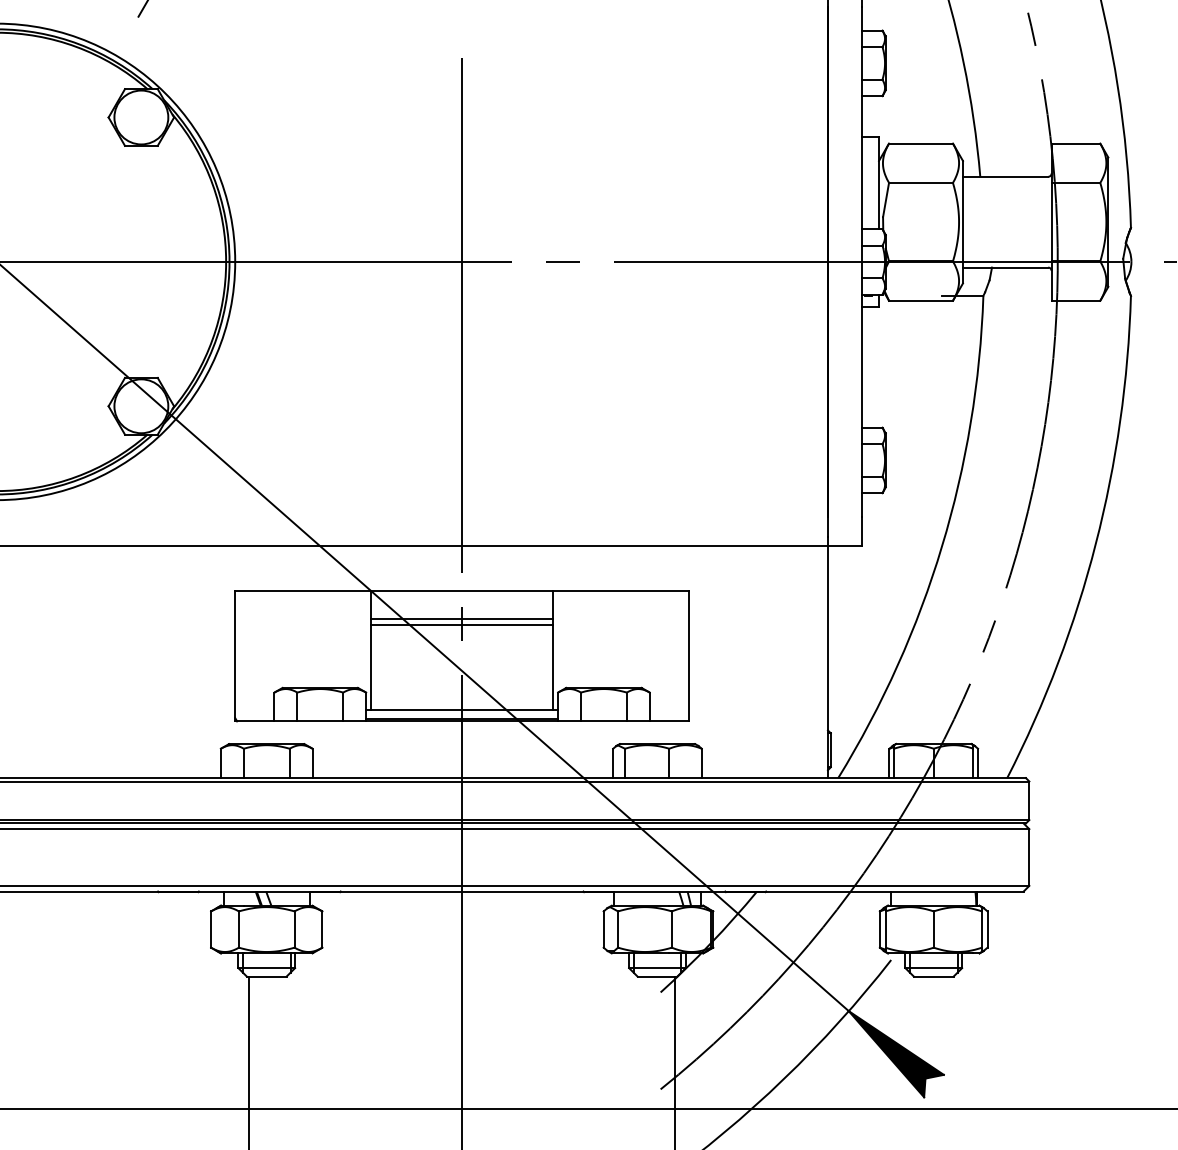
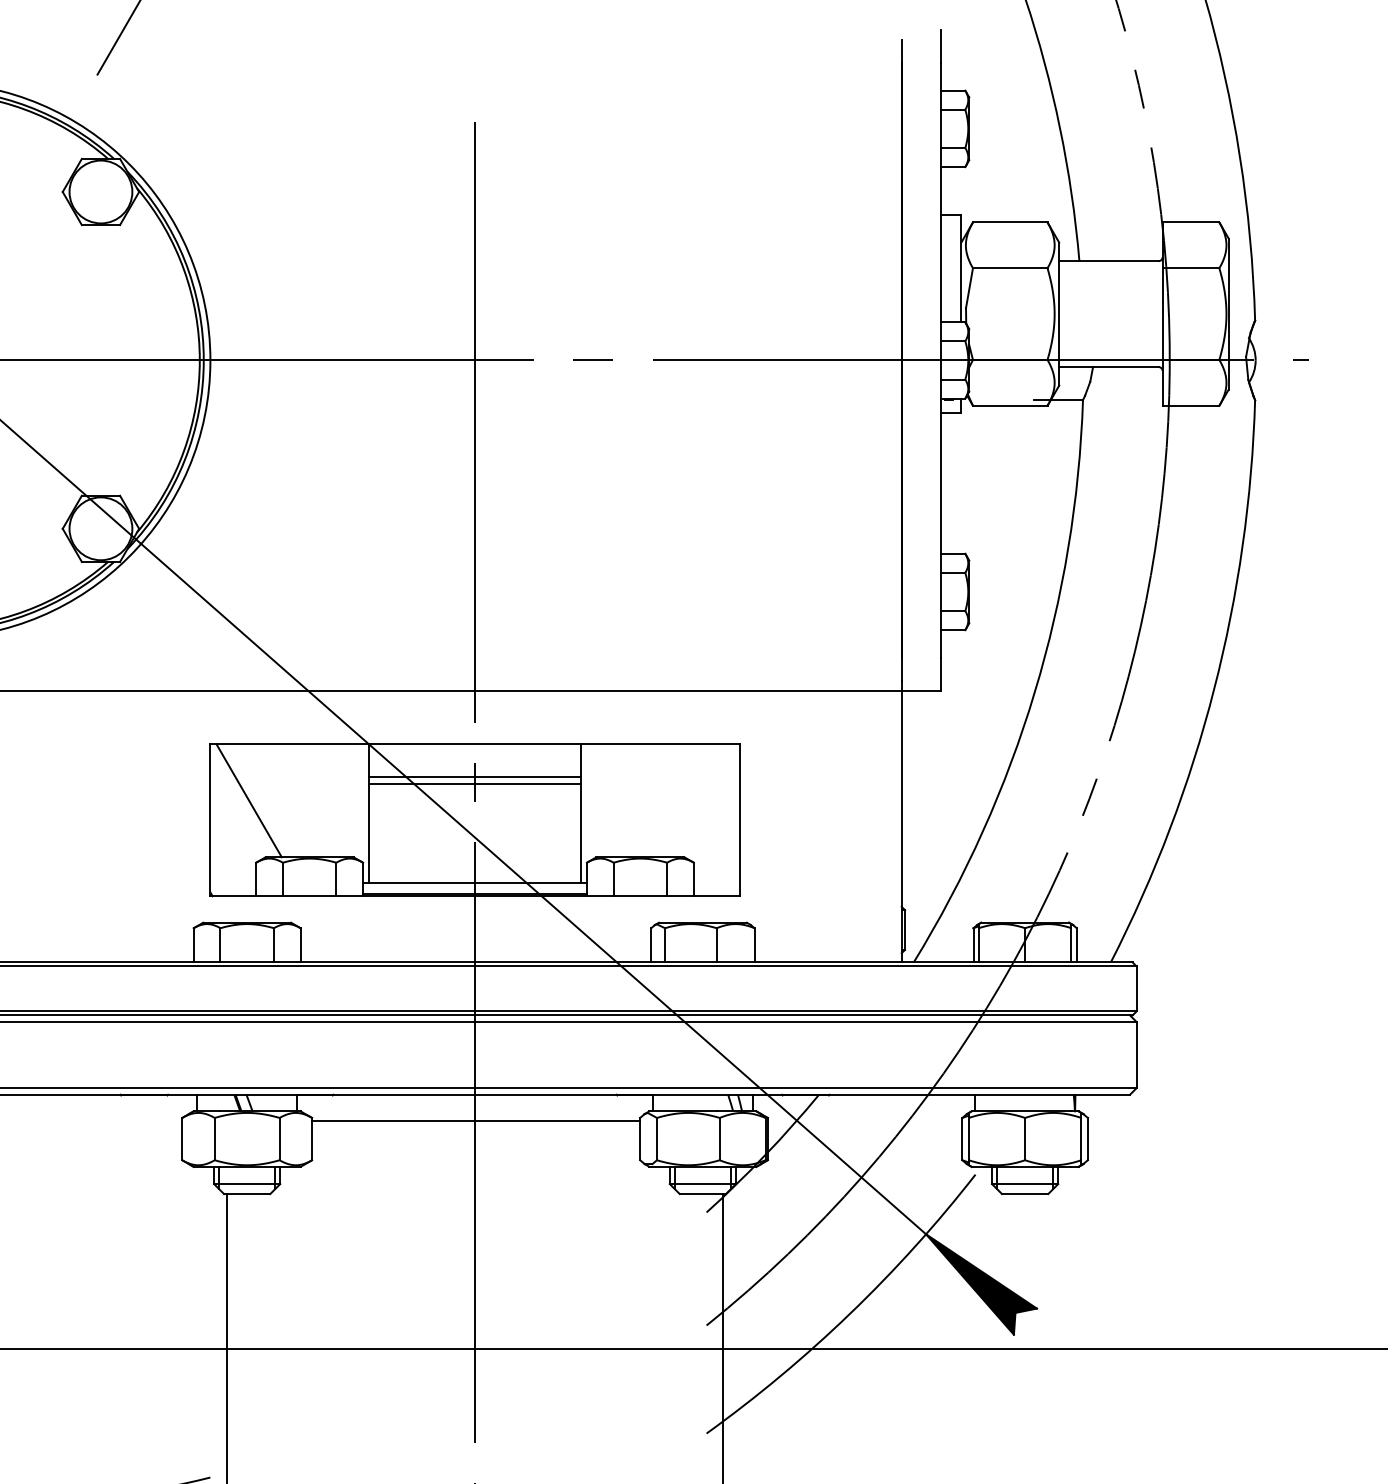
line: (267, 639) -> (248, 800), added
line: (463, 914) -> (476, 1121), added

